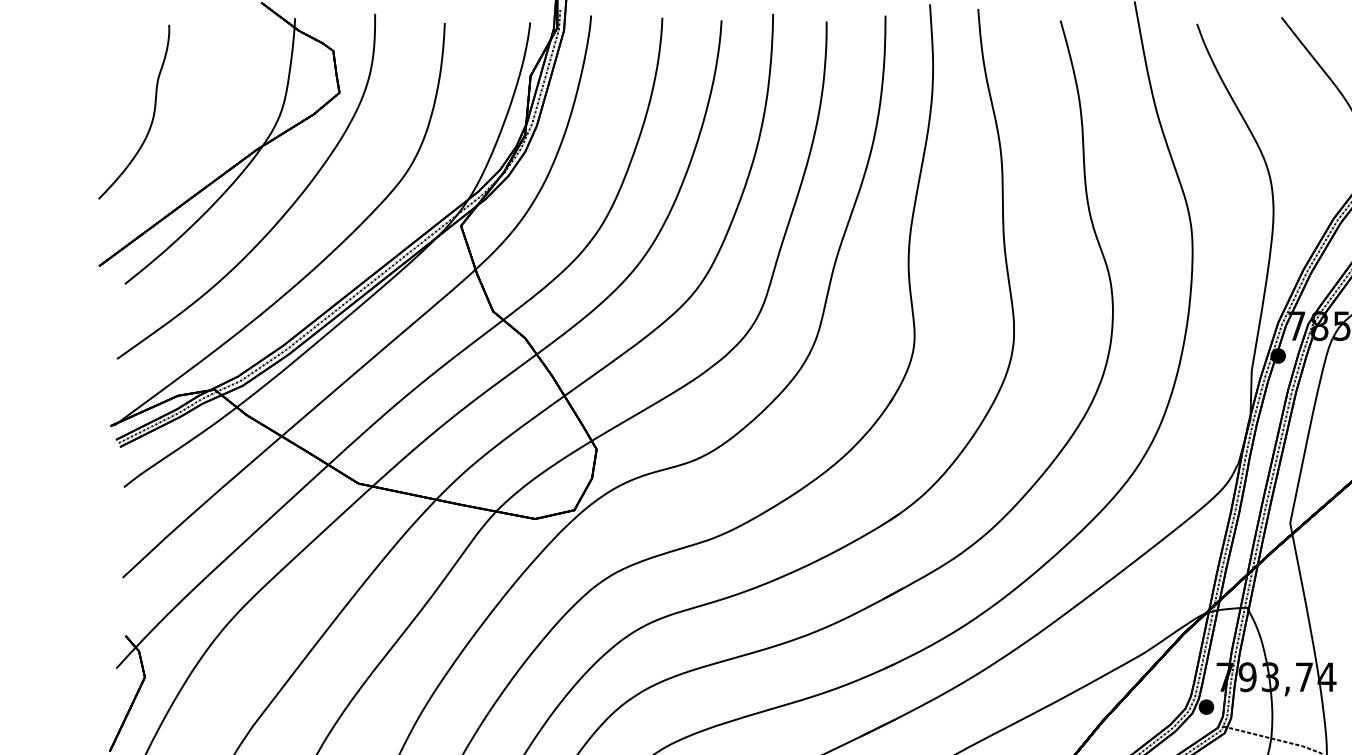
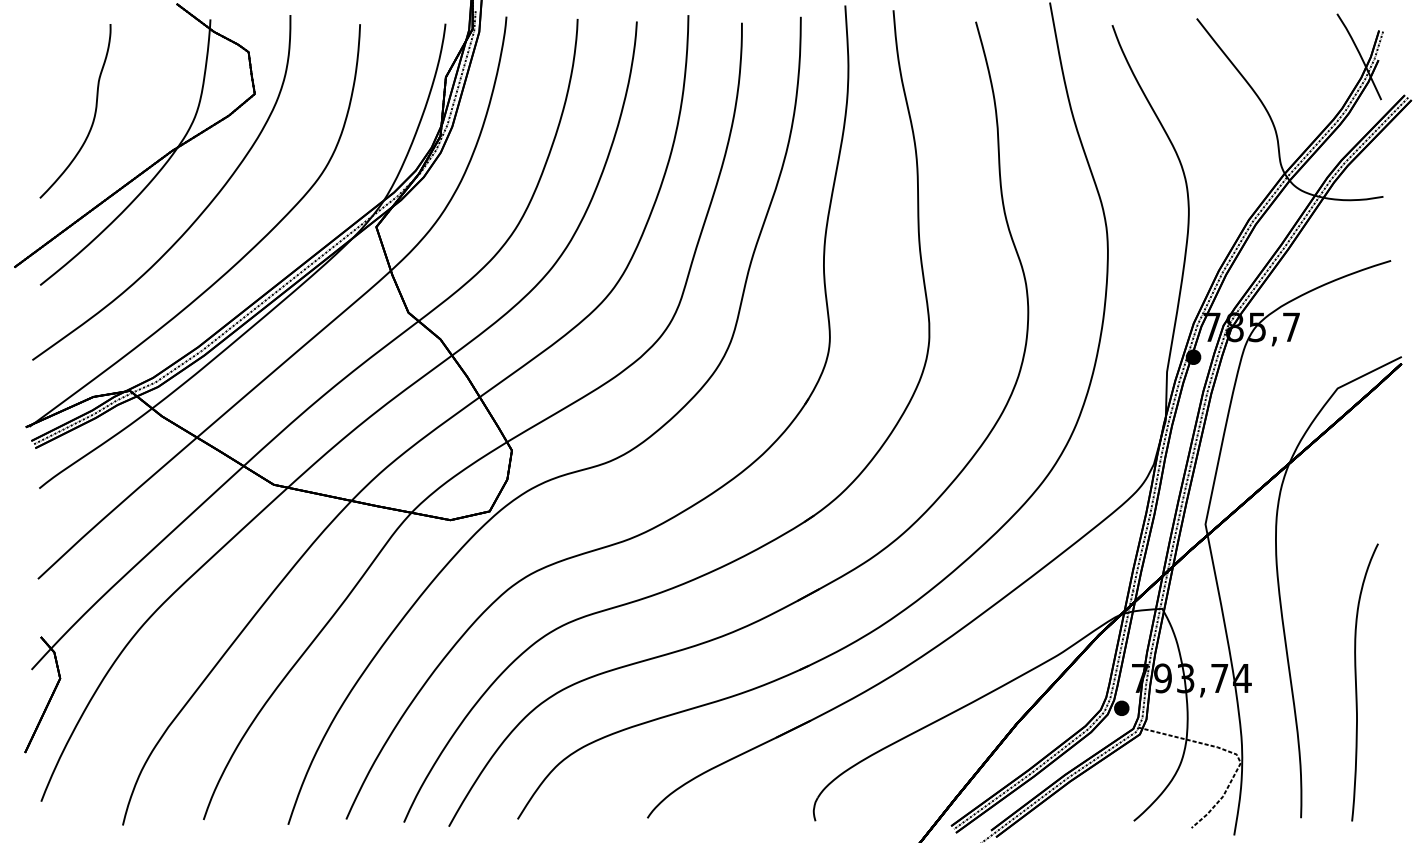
part: (152, 117) -> (93, 116), moved

